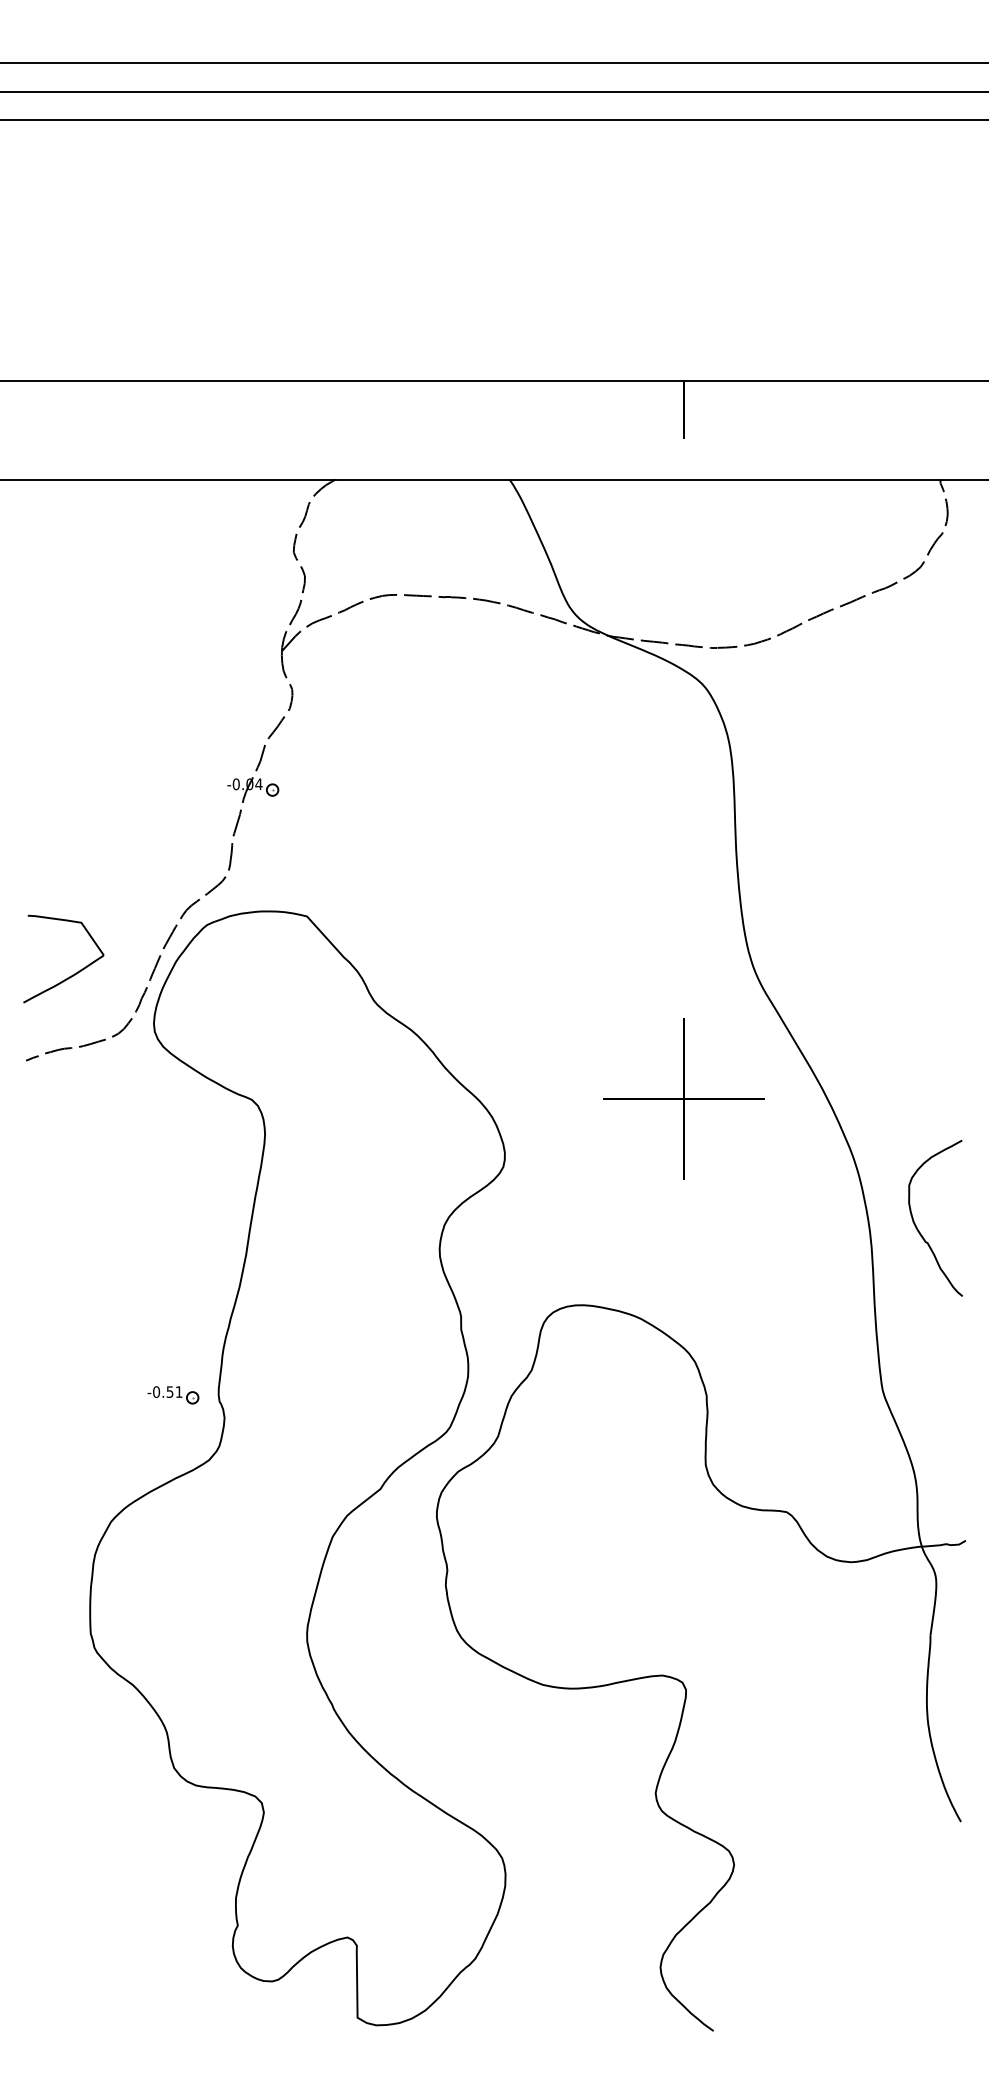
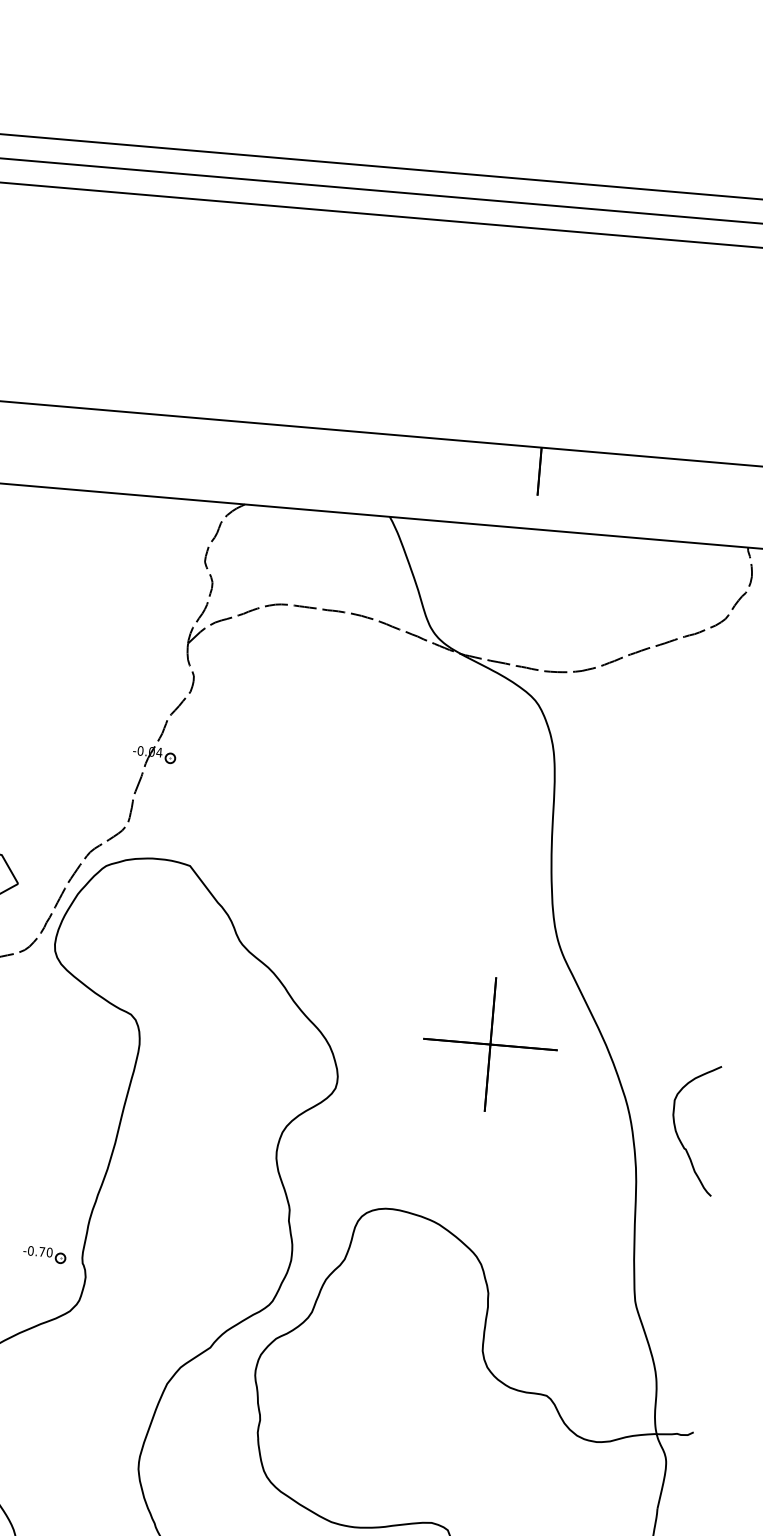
curve: (917, 1227) -> (678, 1135), moved
text: (174, 1391) -> (45, 1251), -0.51 -> -0.70

